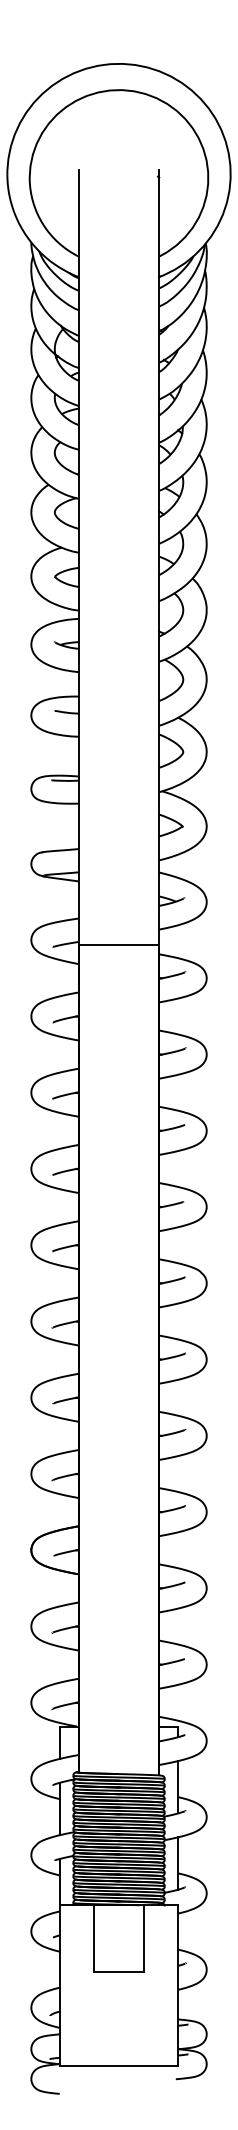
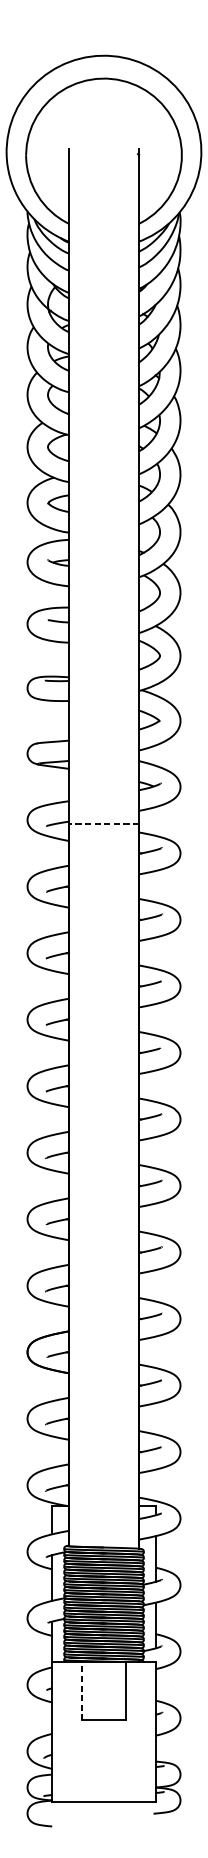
line: (118, 944) -> (103, 823), solid -> dashed
line: (93, 1938) -> (81, 1690), solid -> dashed

